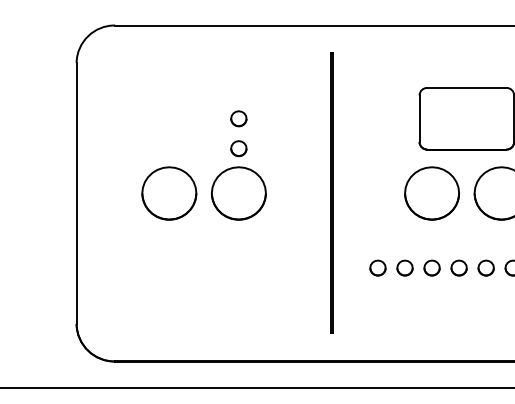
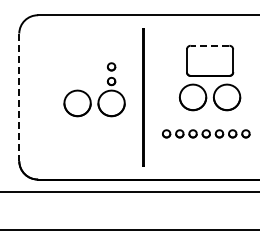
line: (465, 87) -> (209, 45), solid -> dashed
part: (191, 175) -> (88, 94), moved
line: (77, 193) -> (19, 97), solid -> dashed

